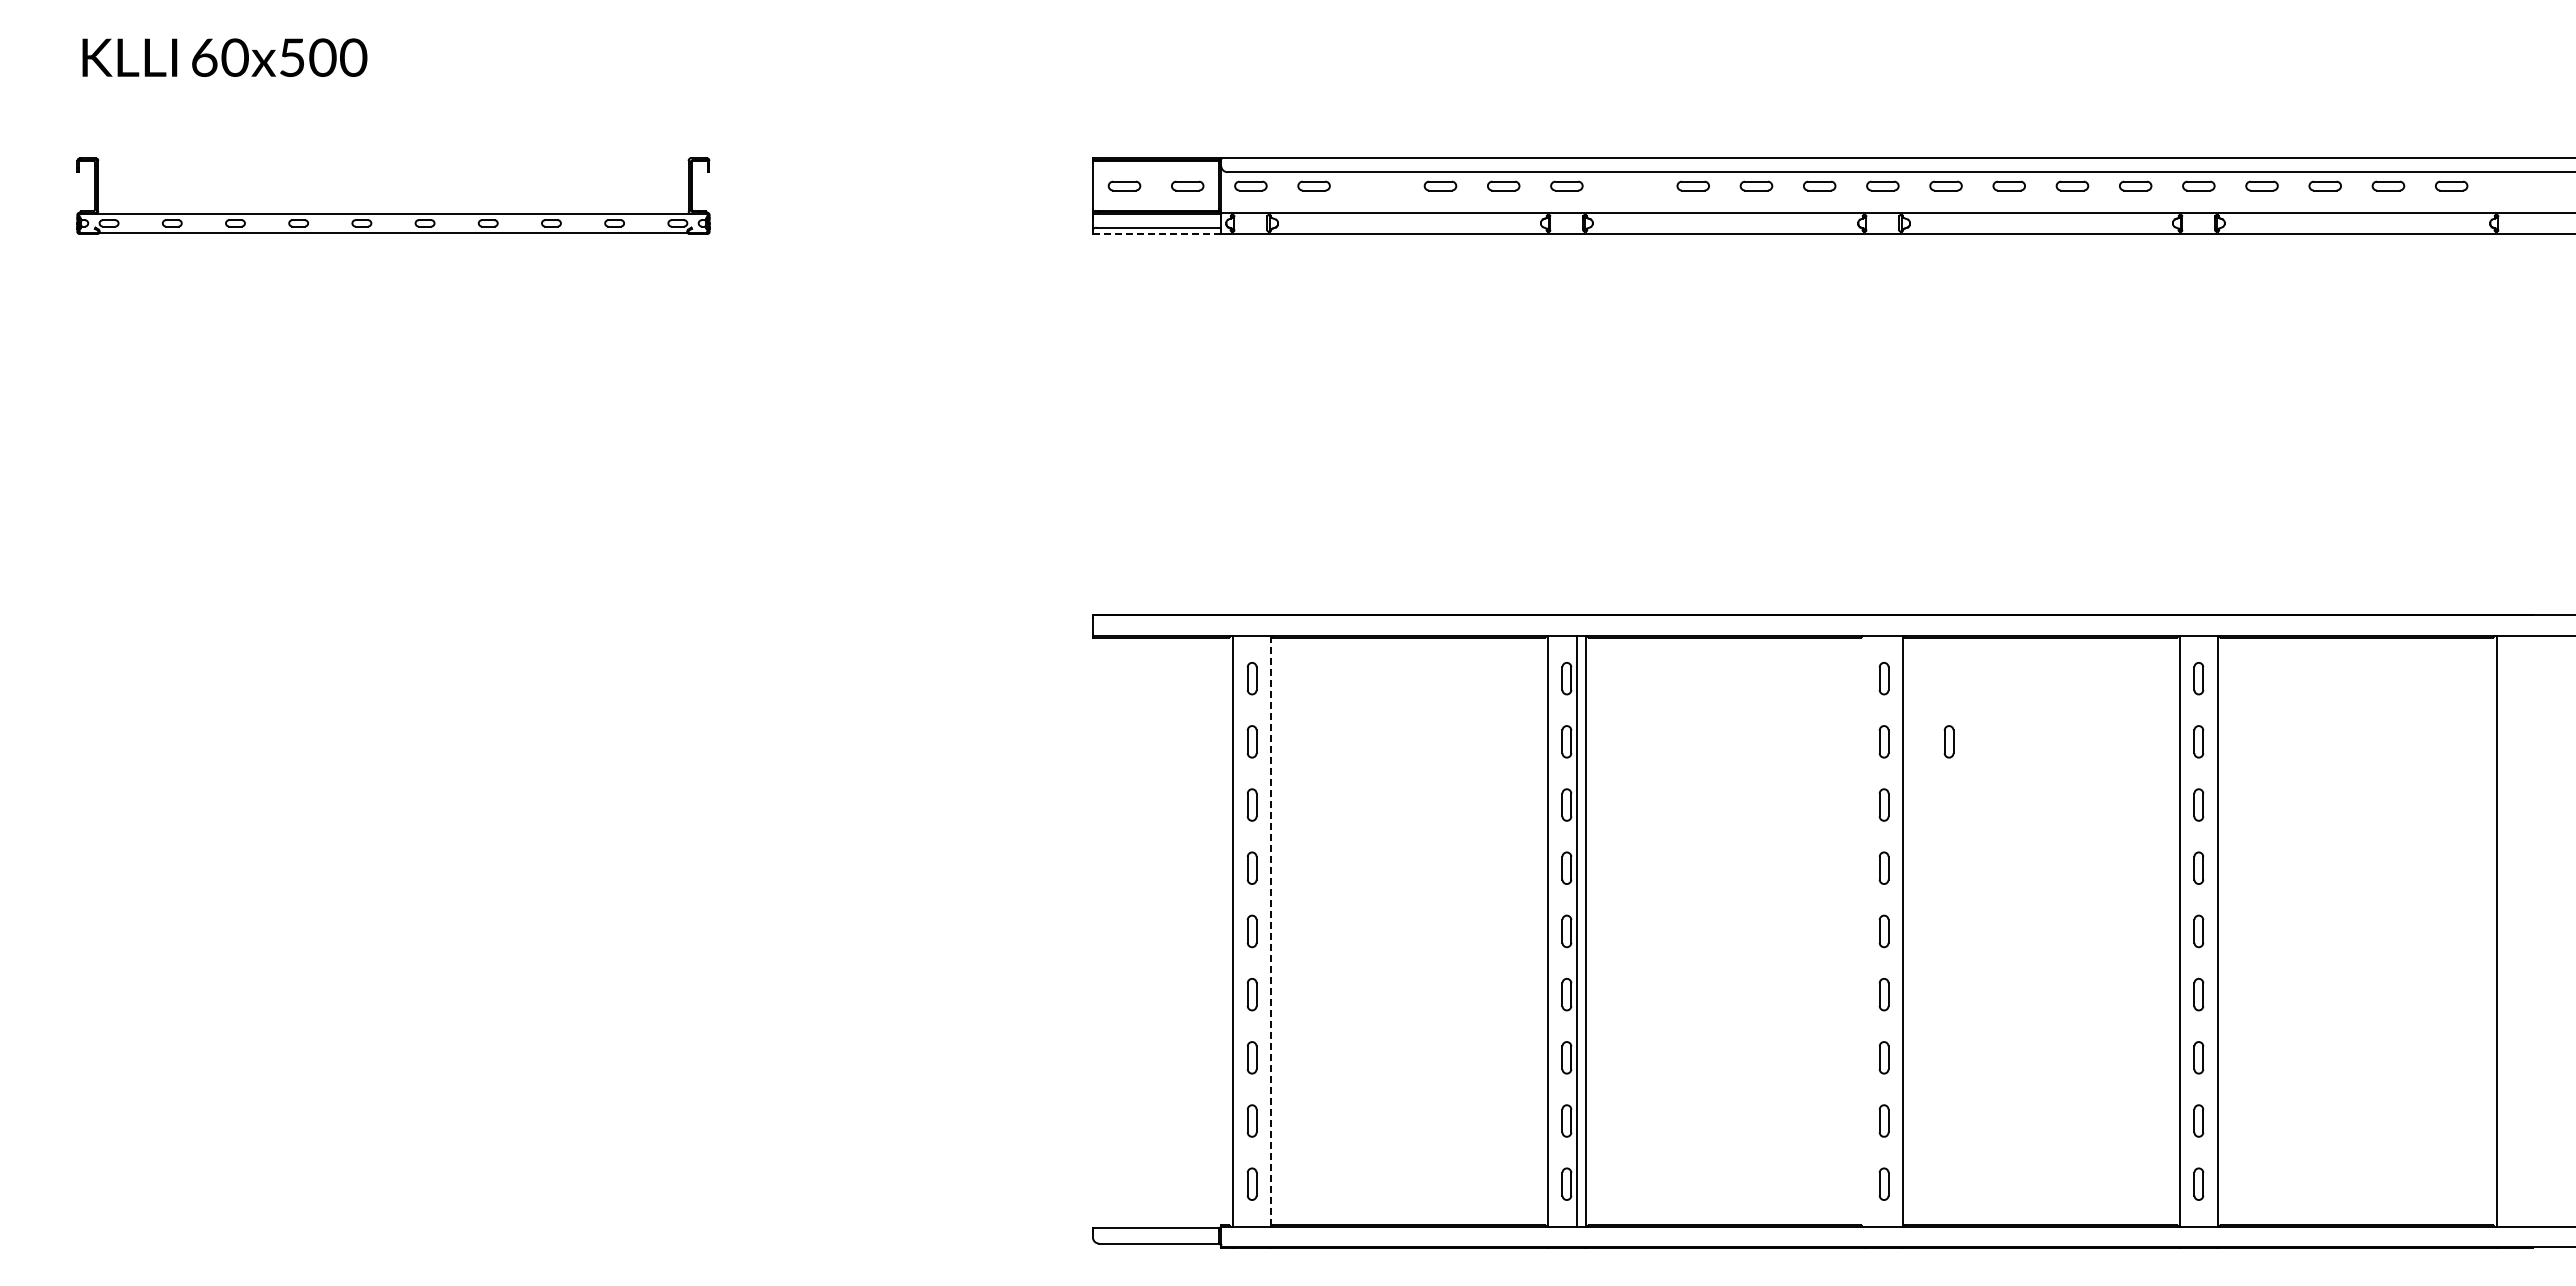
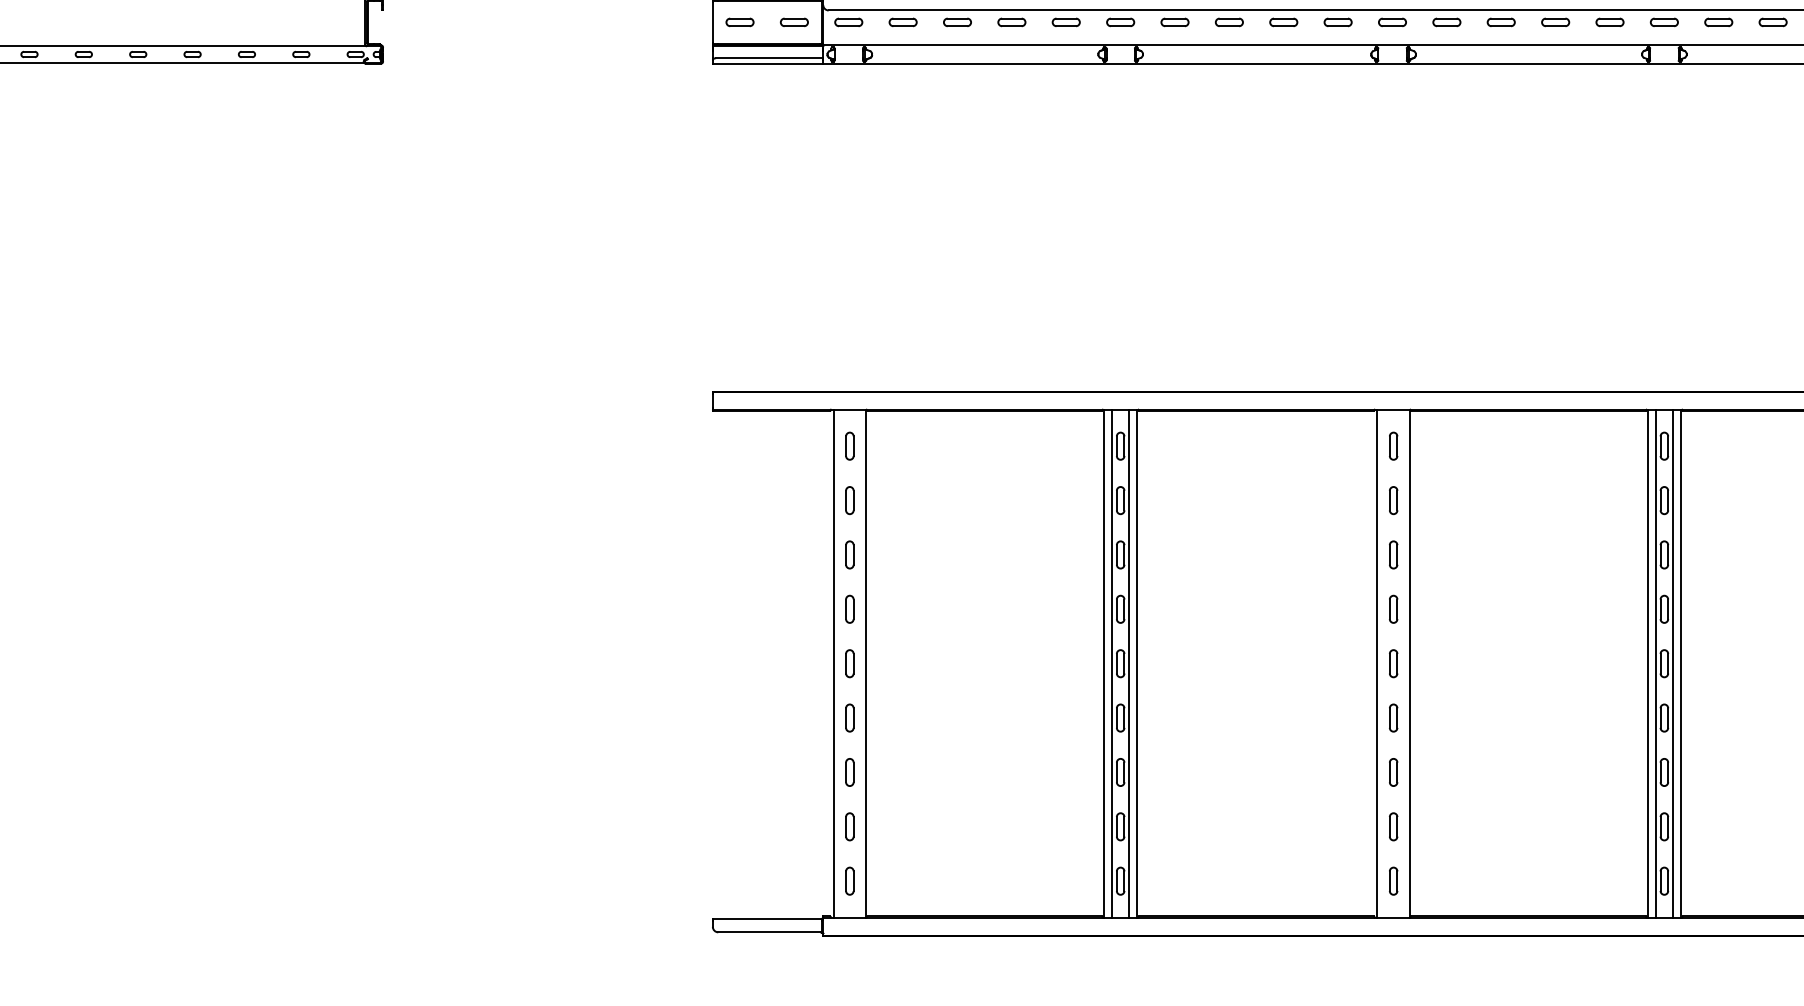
part: (1376, 185) -> (956, 21), added
part: (1629, 185) -> (1174, 21), added
line: (1156, 234) -> (767, 64), dashed -> solid
part: (1948, 741) -> (1448, 500), removed
line: (1271, 931) -> (866, 663), dashed -> solid
line: (1556, 931) -> (1111, 663), added
line: (1865, 931) -> (1377, 663), added
line: (2188, 931) -> (1655, 663), added
line: (2208, 931) -> (1672, 663), added

